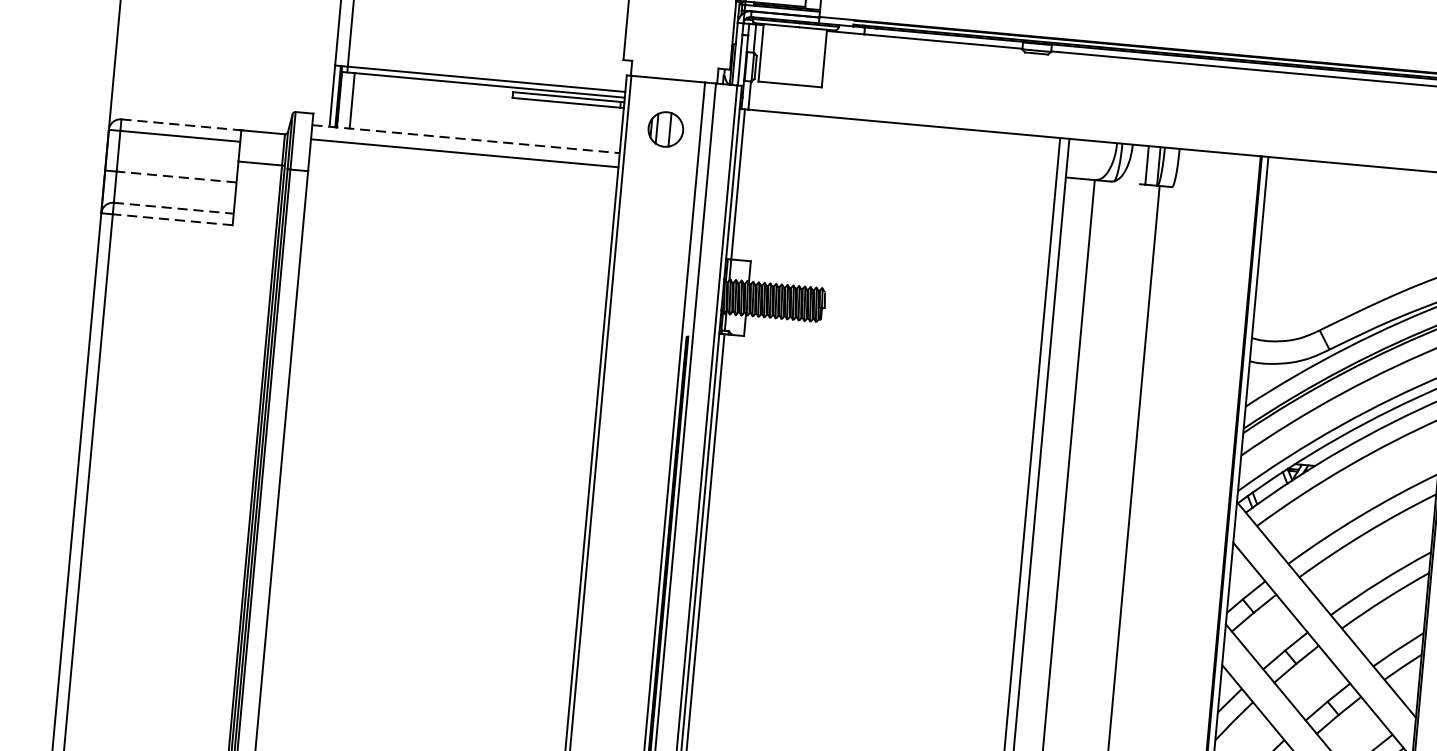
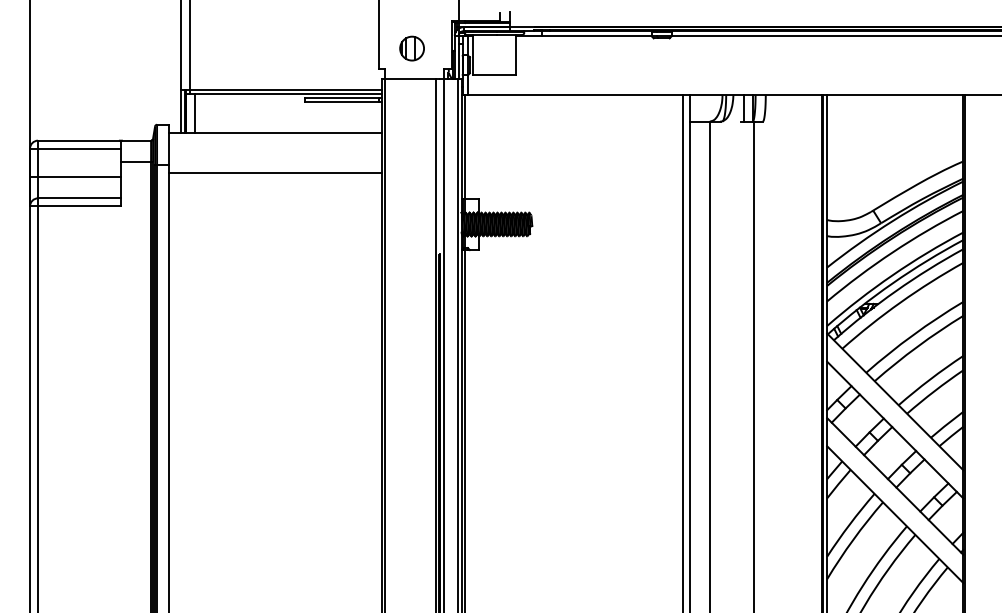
line: (181, 124) -> (79, 140), dashed -> solid
part: (664, 129) -> (411, 48), moved
line: (467, 138) -> (276, 132), dashed -> solid
line: (464, 153) -> (275, 172), moved
line: (175, 176) -> (78, 176), dashed -> solid
line: (173, 208) -> (79, 198), dashed -> solid
line: (171, 219) -> (78, 206), dashed -> solid

